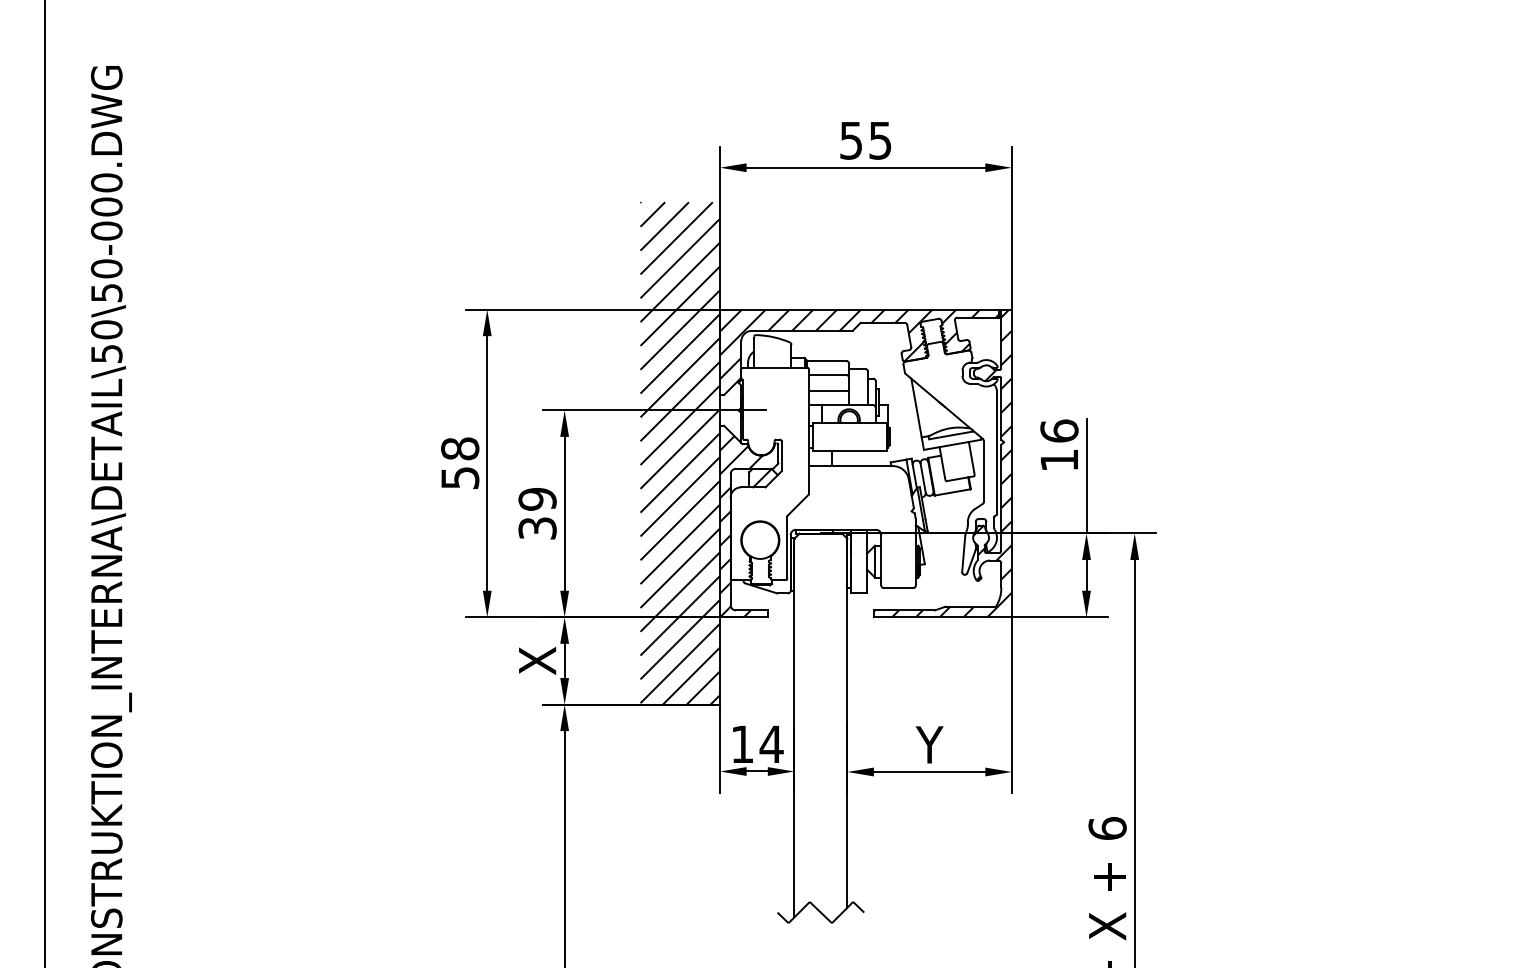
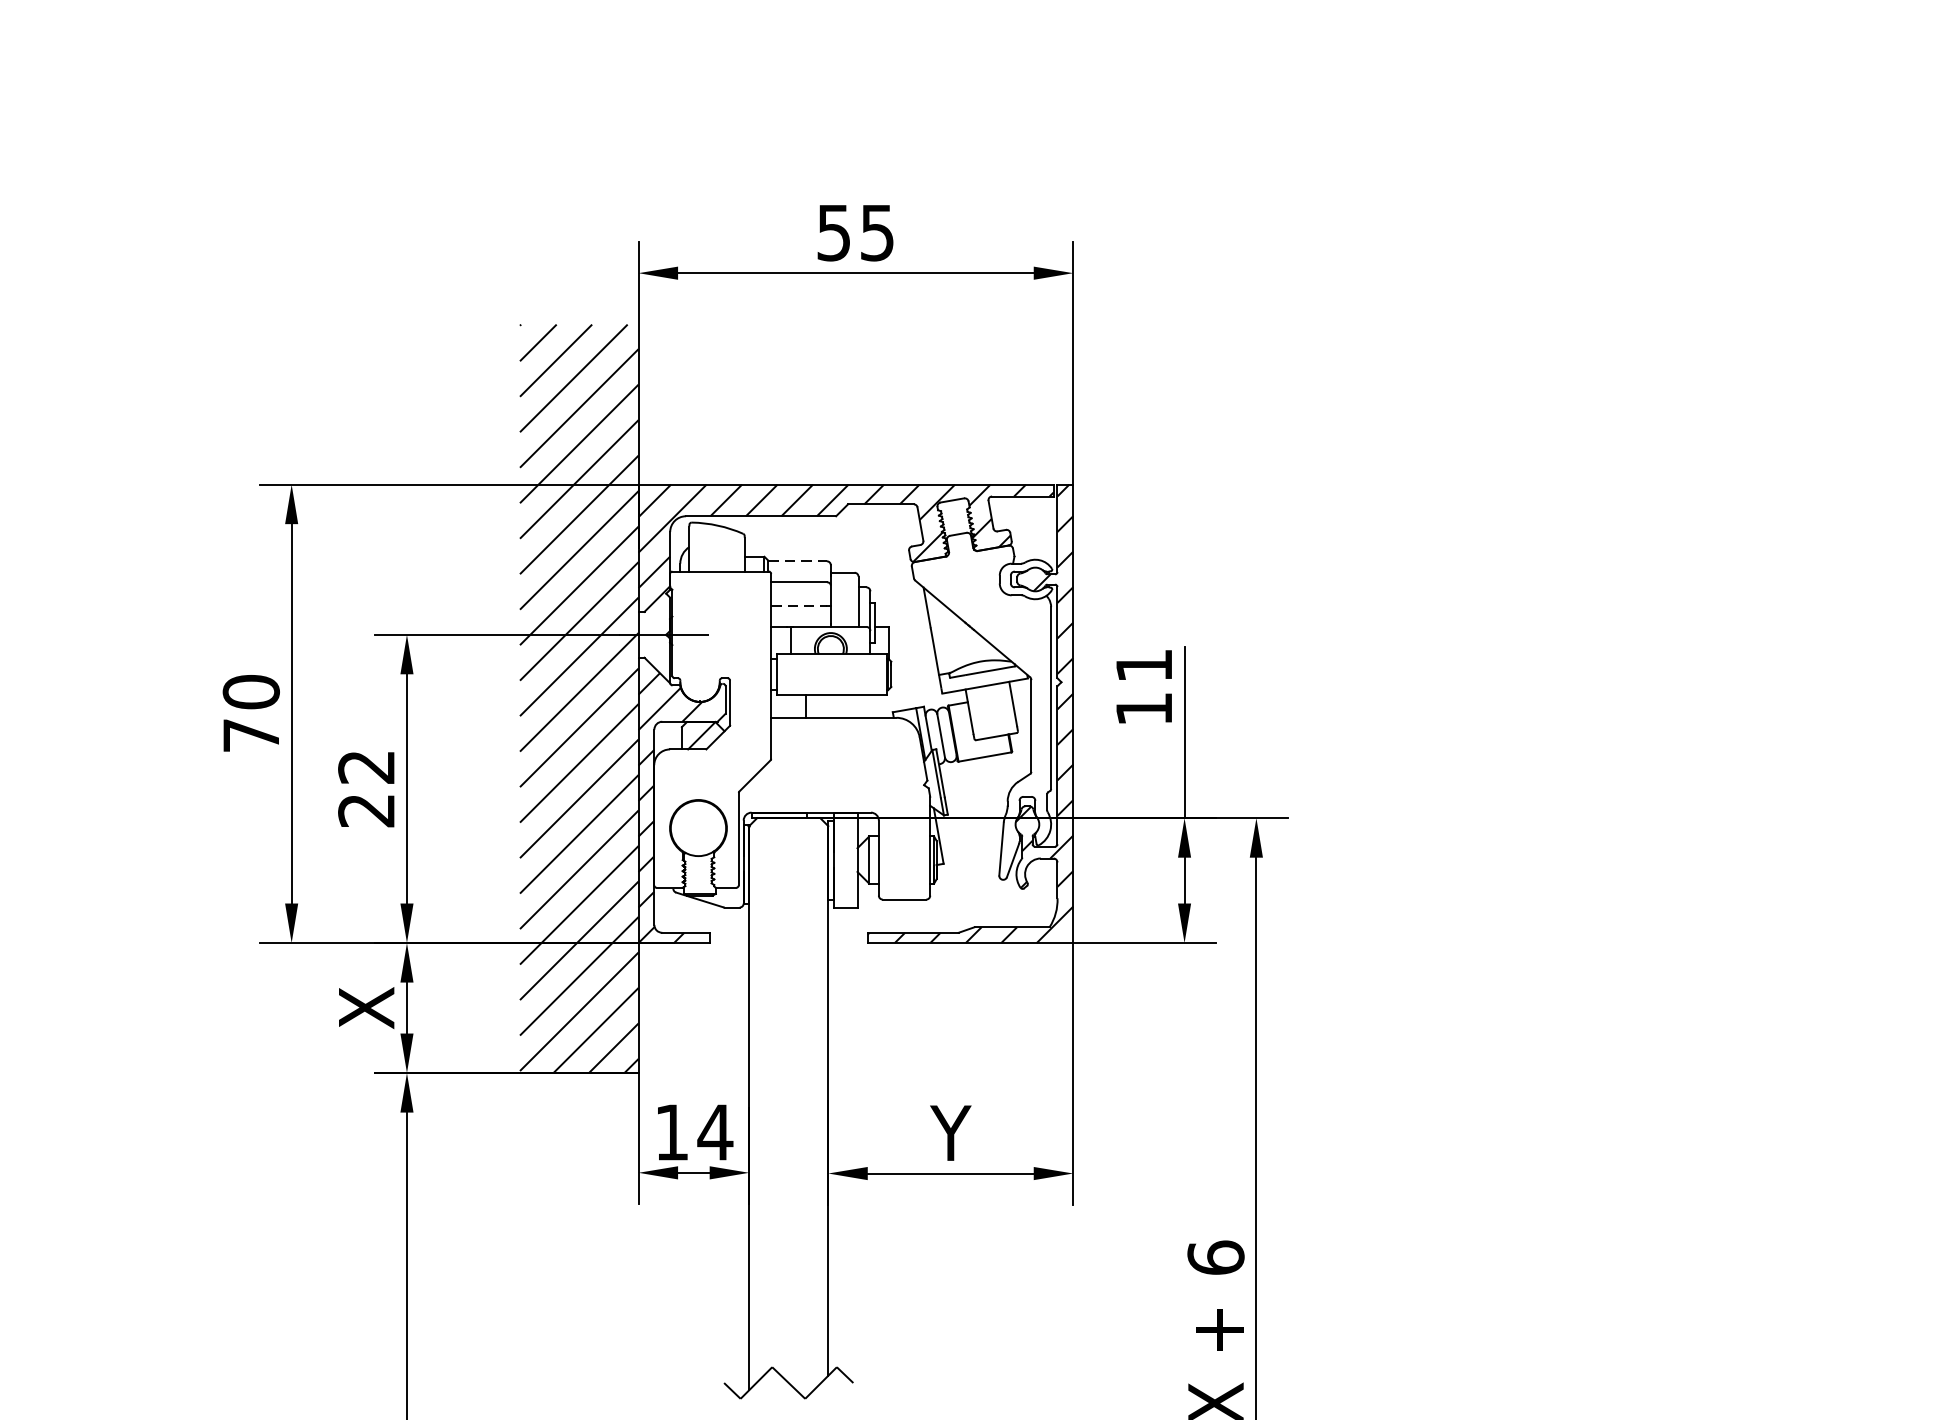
line: (826, 361) -> (797, 561), solid -> dashed
line: (827, 391) -> (798, 606), solid -> dashed
text: (1059, 430) -> (1144, 664), 16 -> 11
text: (460, 462) -> (251, 712), 58 -> 70
text: (537, 513) -> (366, 788), 39 -> 22

